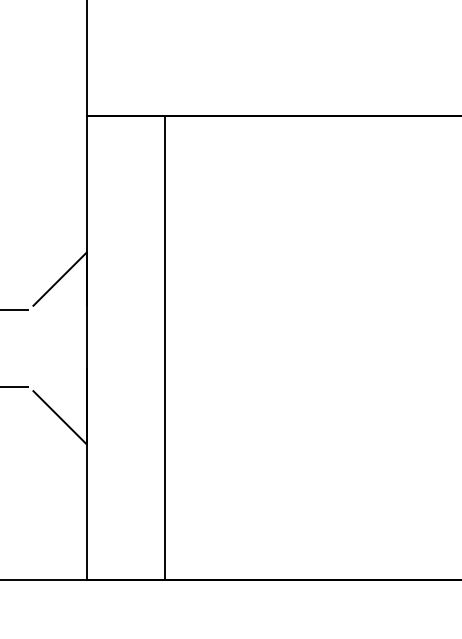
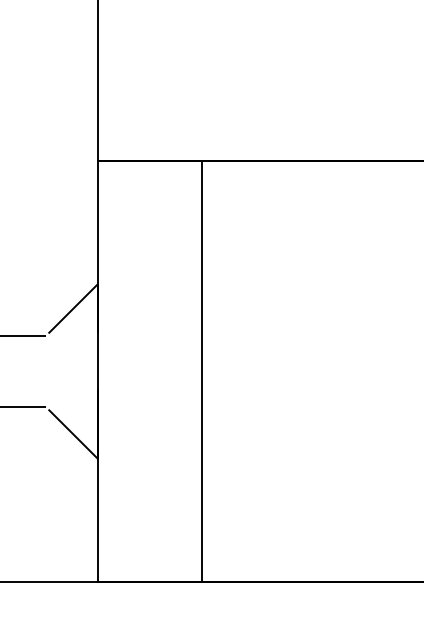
line: (165, 348) -> (202, 371), moved

